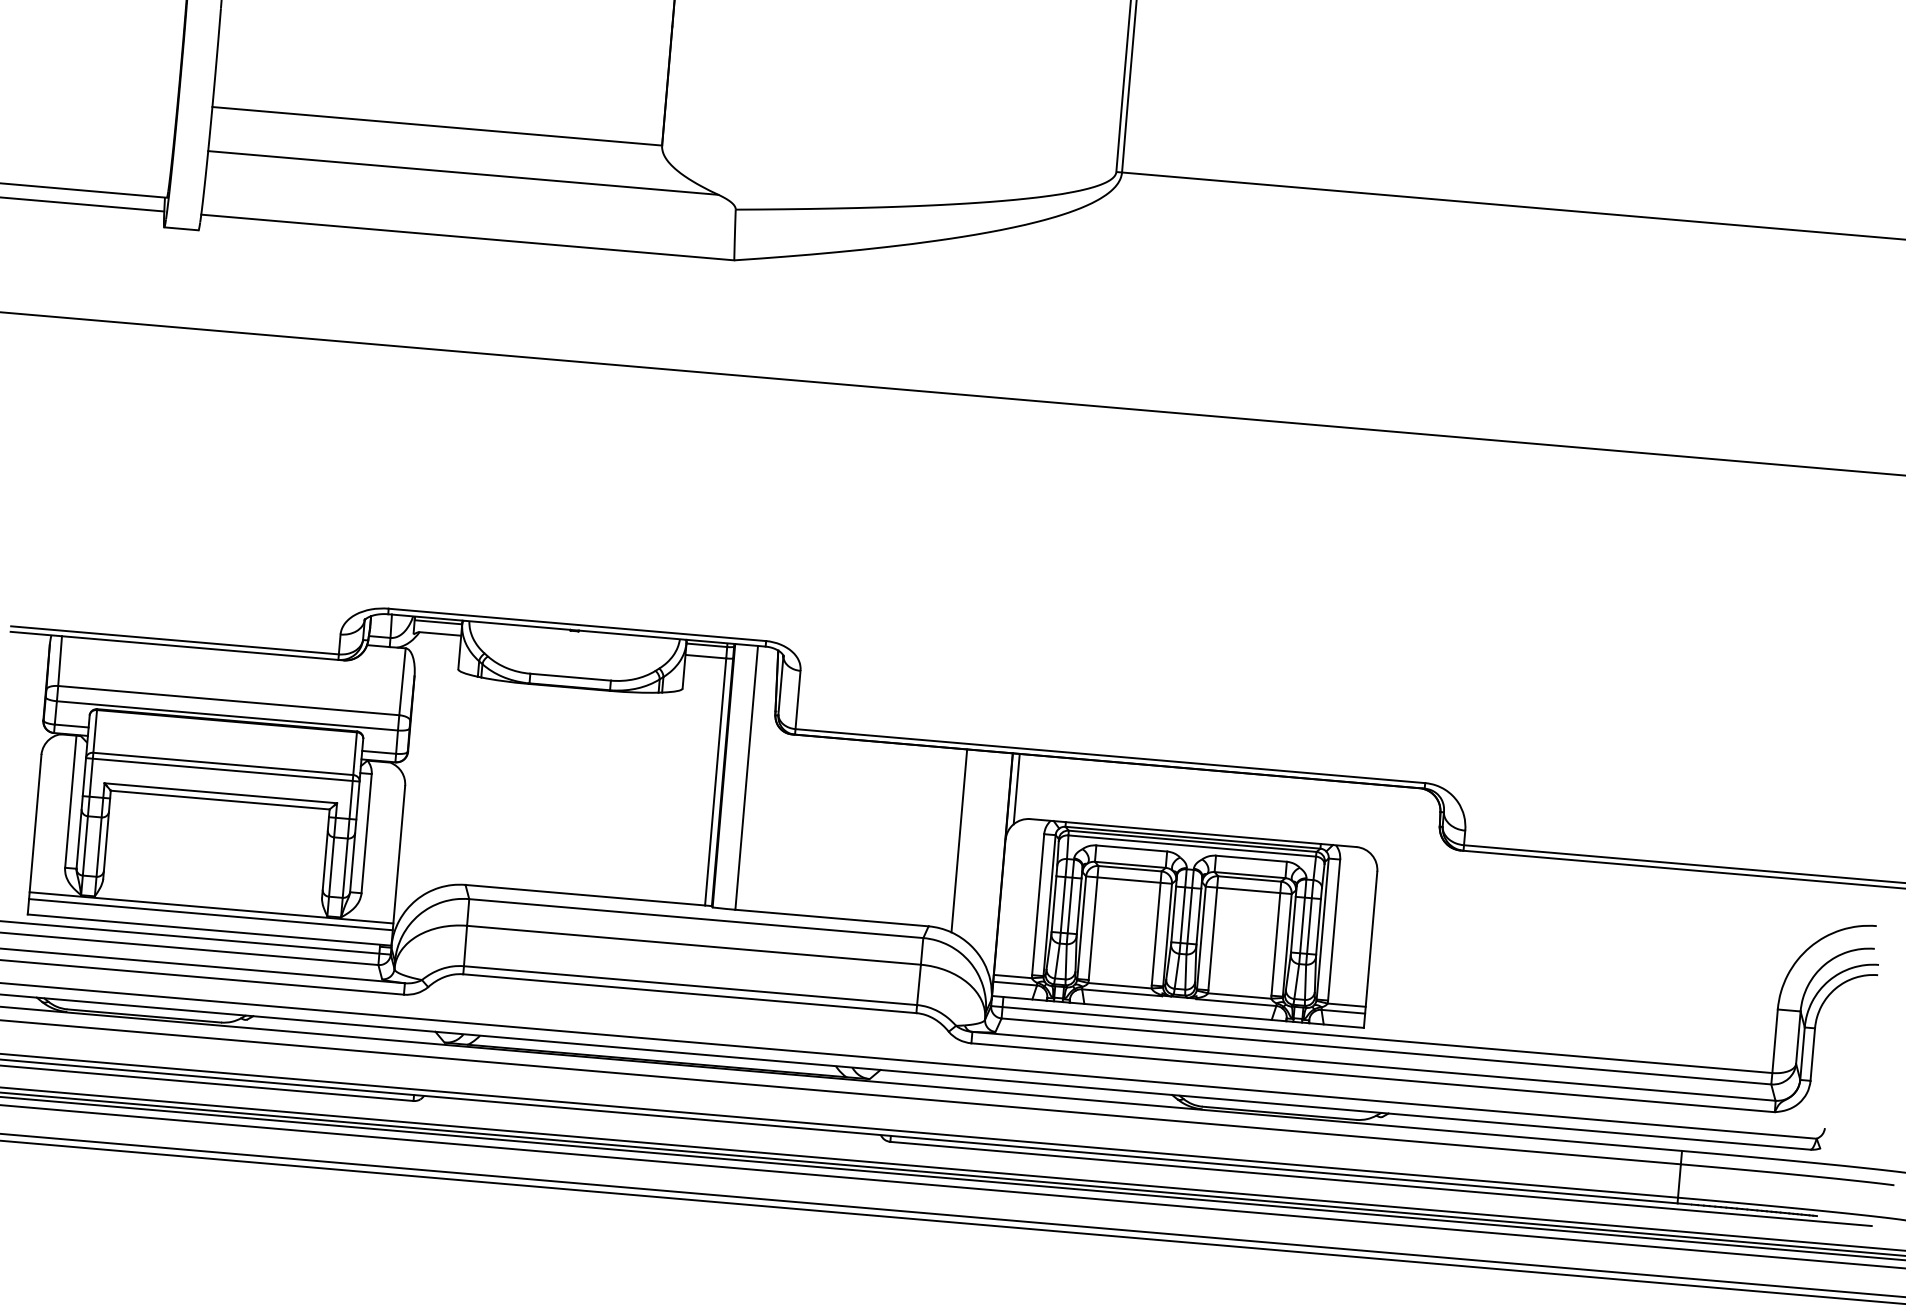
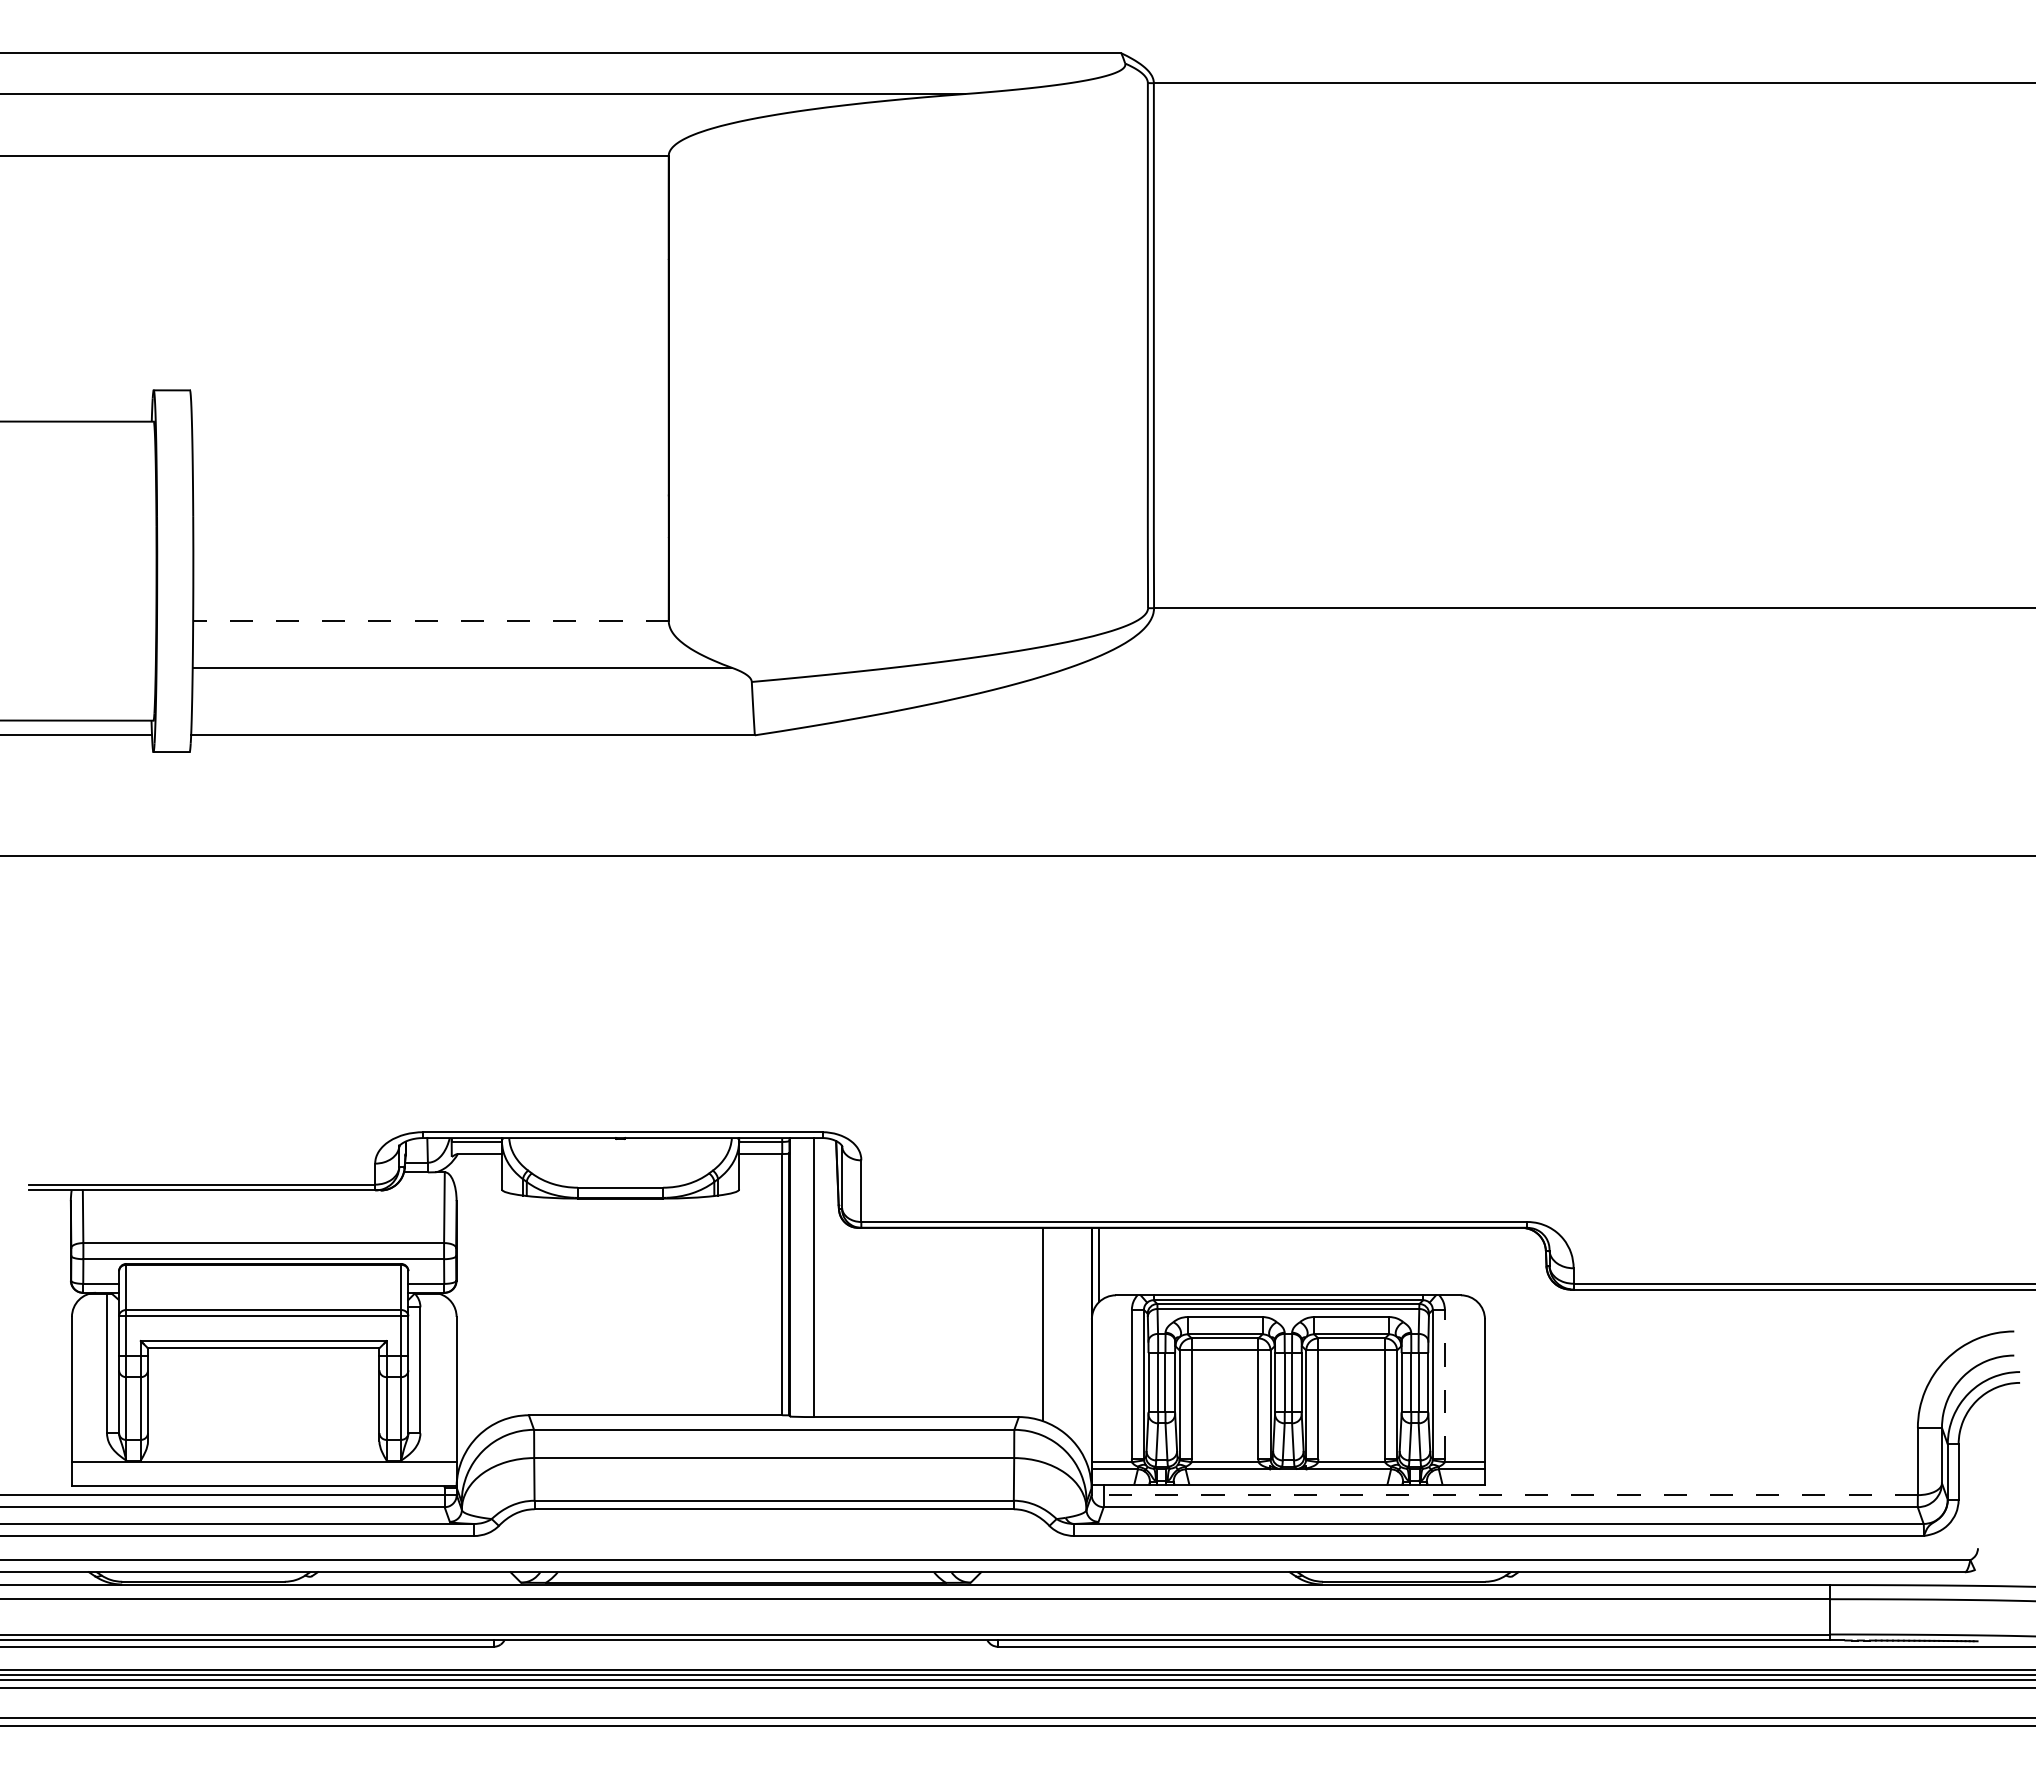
line: (436, 126) -> (430, 621), solid -> dashed
line: (210, 914) -> (263, 1469), removed
line: (1333, 930) -> (1444, 1384), solid -> dashed
line: (1381, 1039) -> (1504, 1495), solid -> dashed

